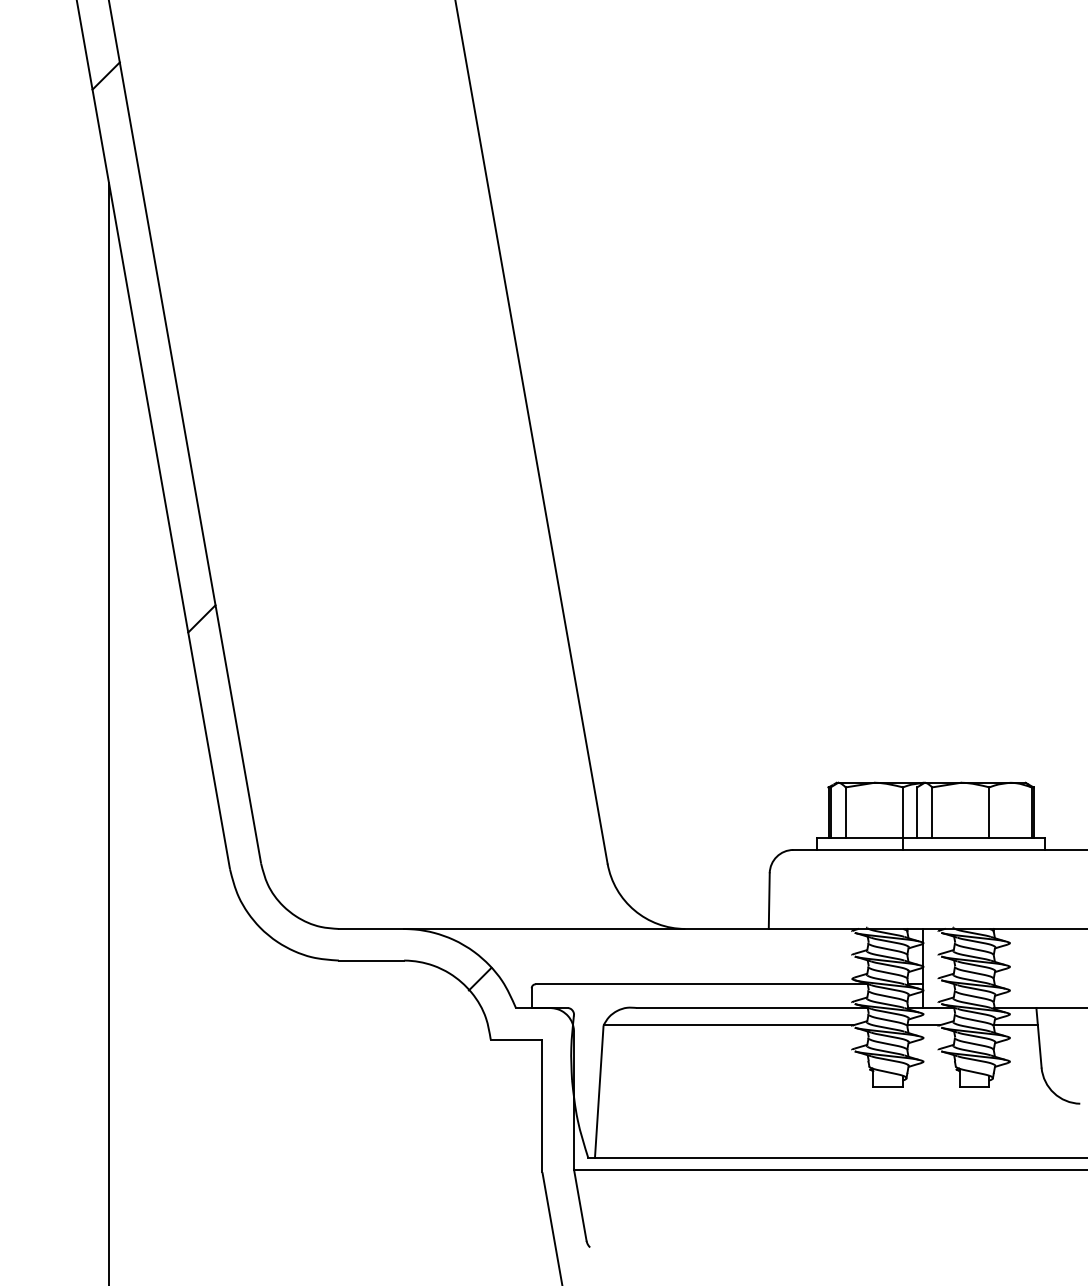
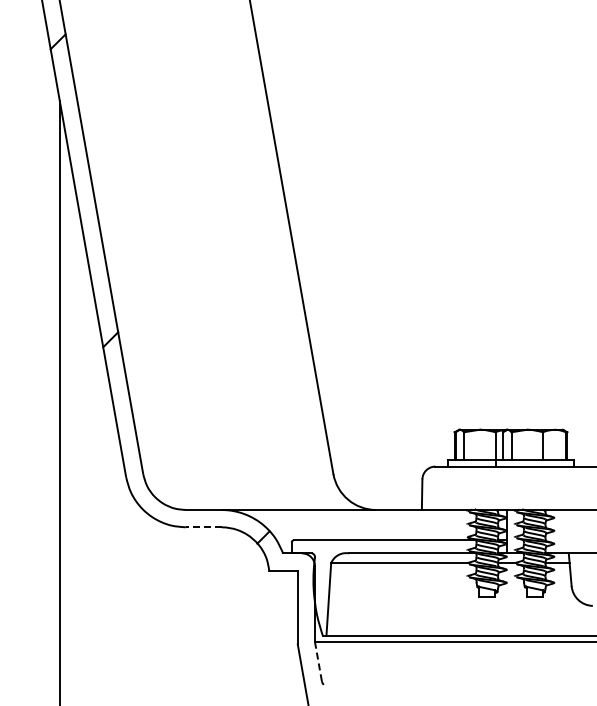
line: (370, 960) -> (203, 527), solid -> dashed
line: (580, 1205) -> (318, 661), solid -> dashed

